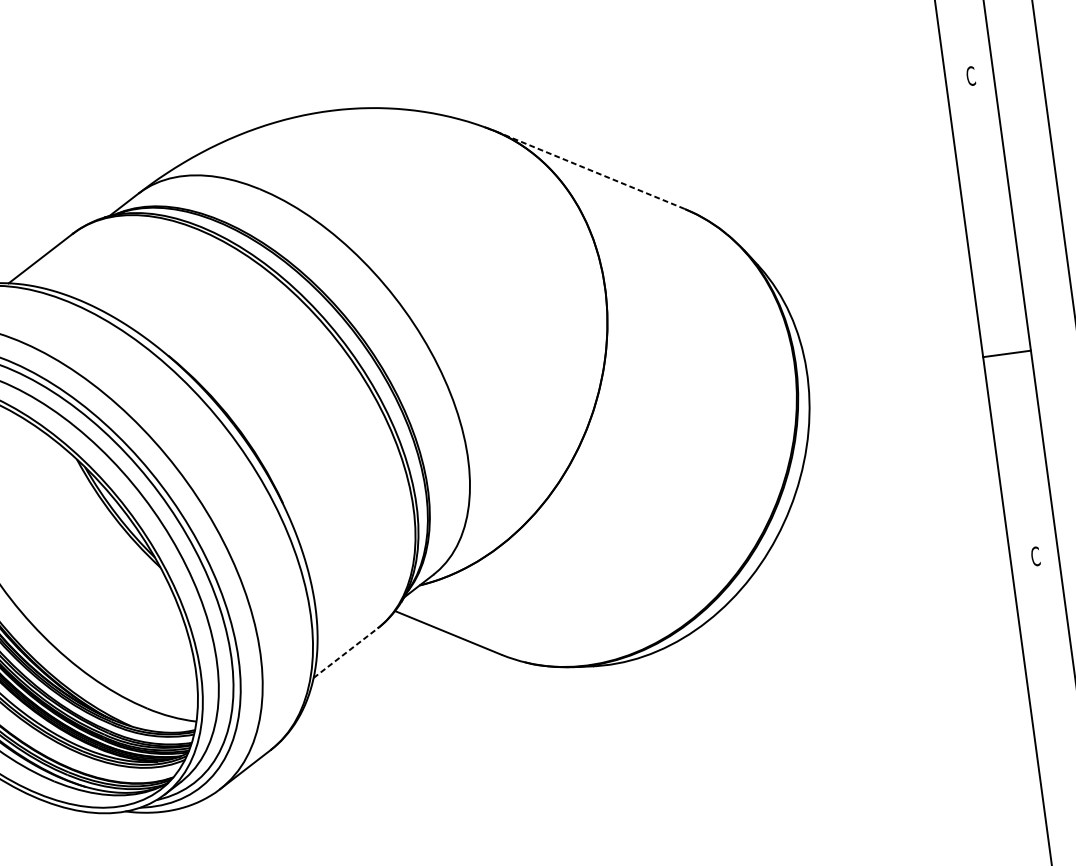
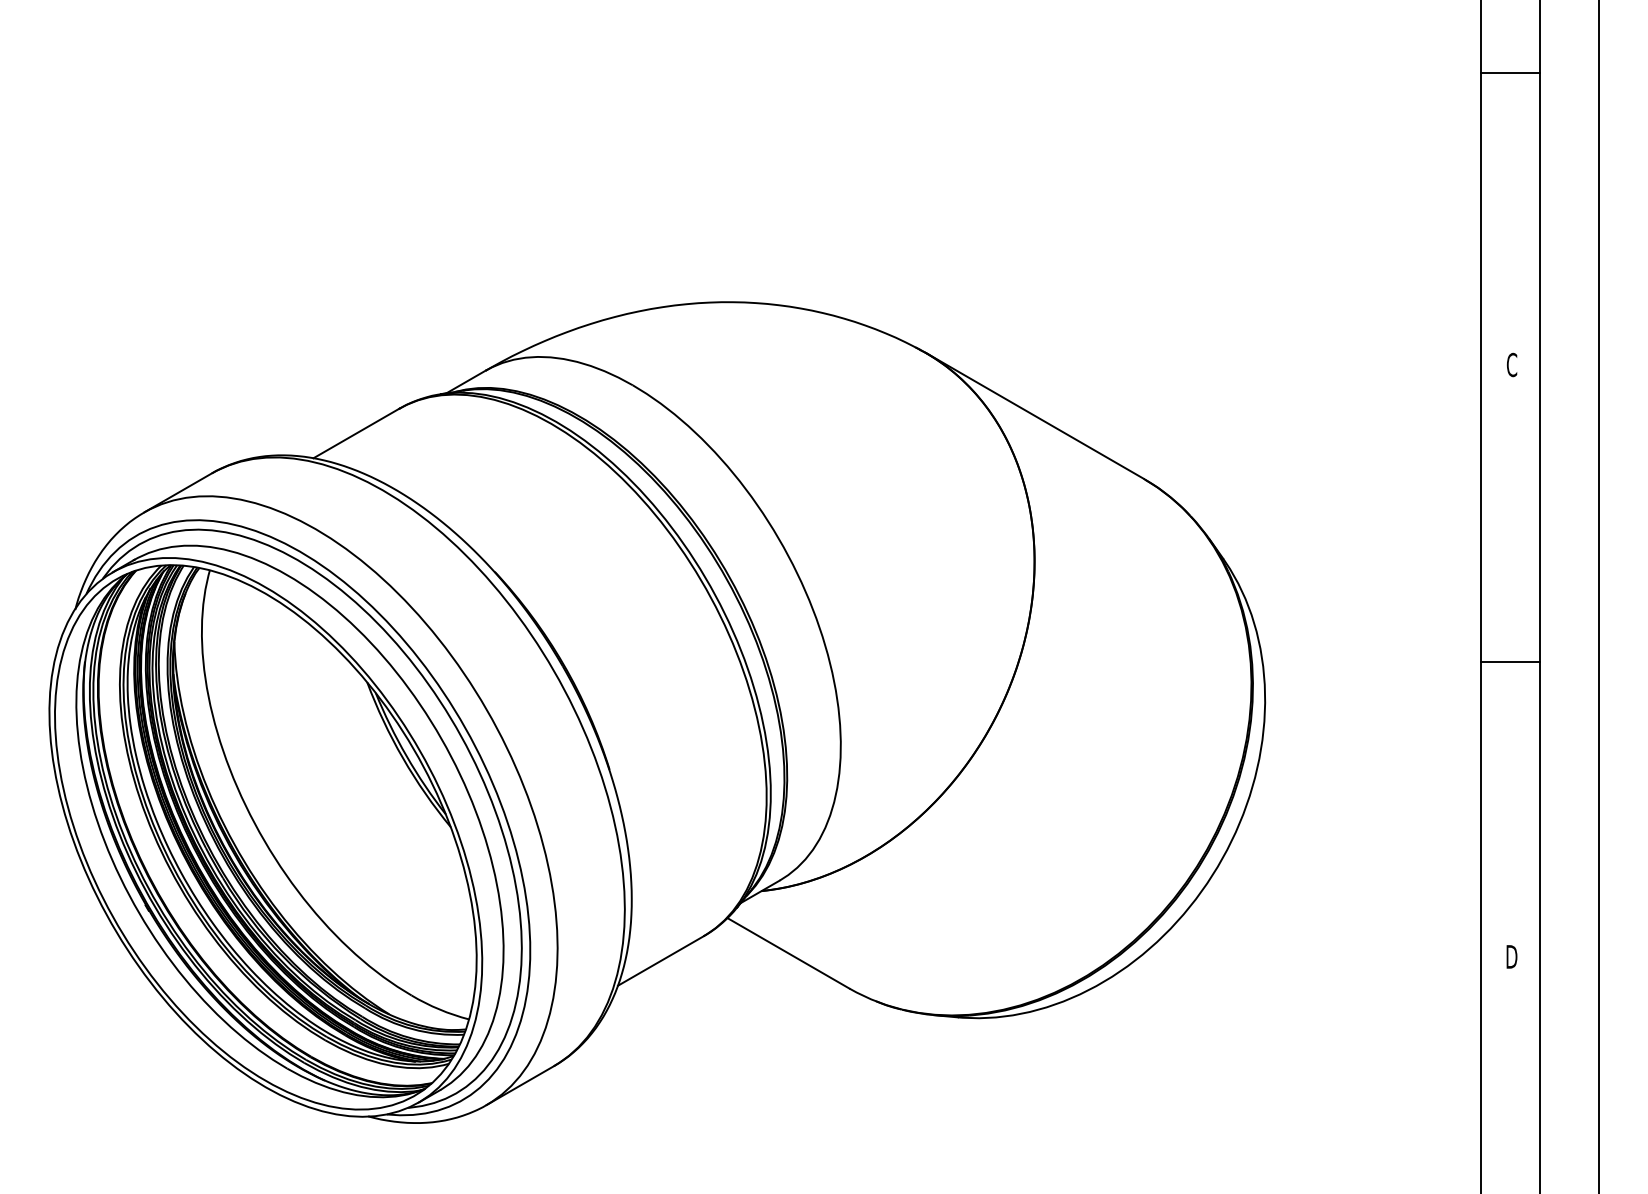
line: (589, 169) -> (1034, 415), dashed -> solid
line: (1006, 354) -> (1509, 662), moved
text: (1035, 556) -> (1511, 956), C -> D
line: (346, 652) -> (661, 960), dashed -> solid

